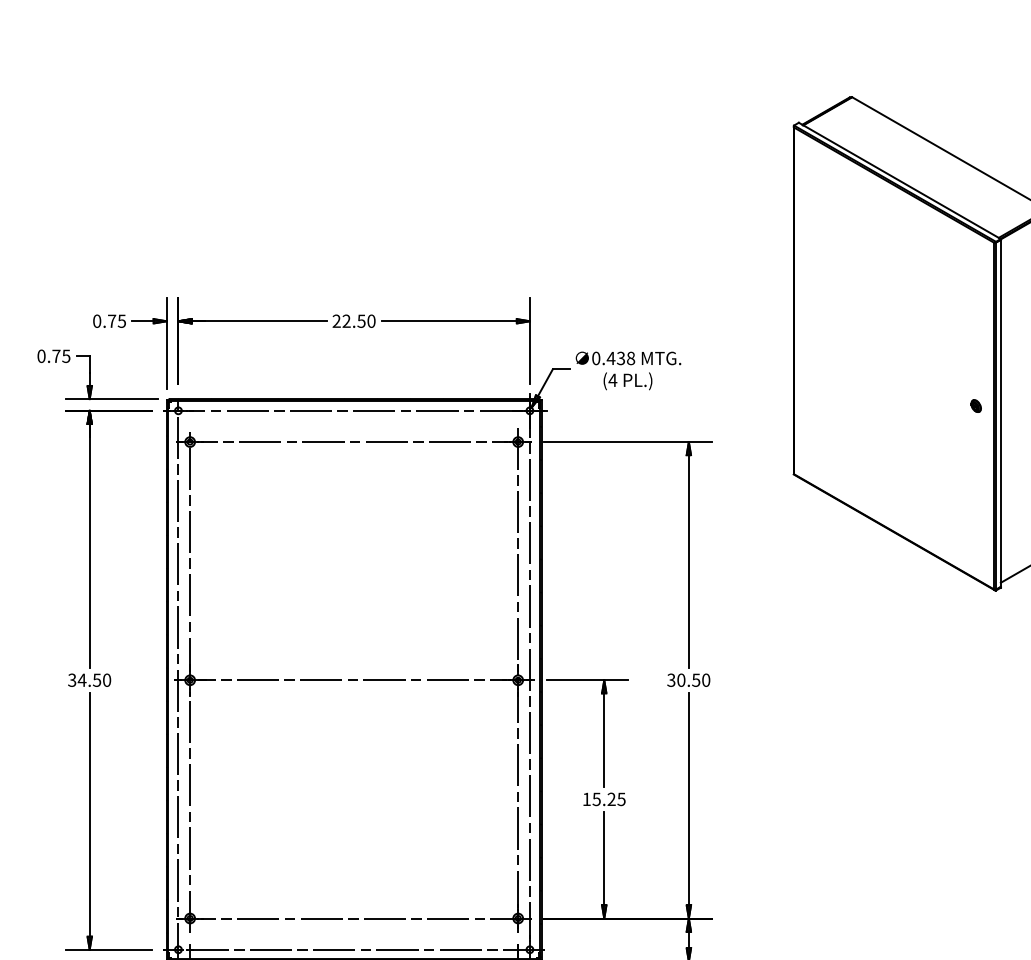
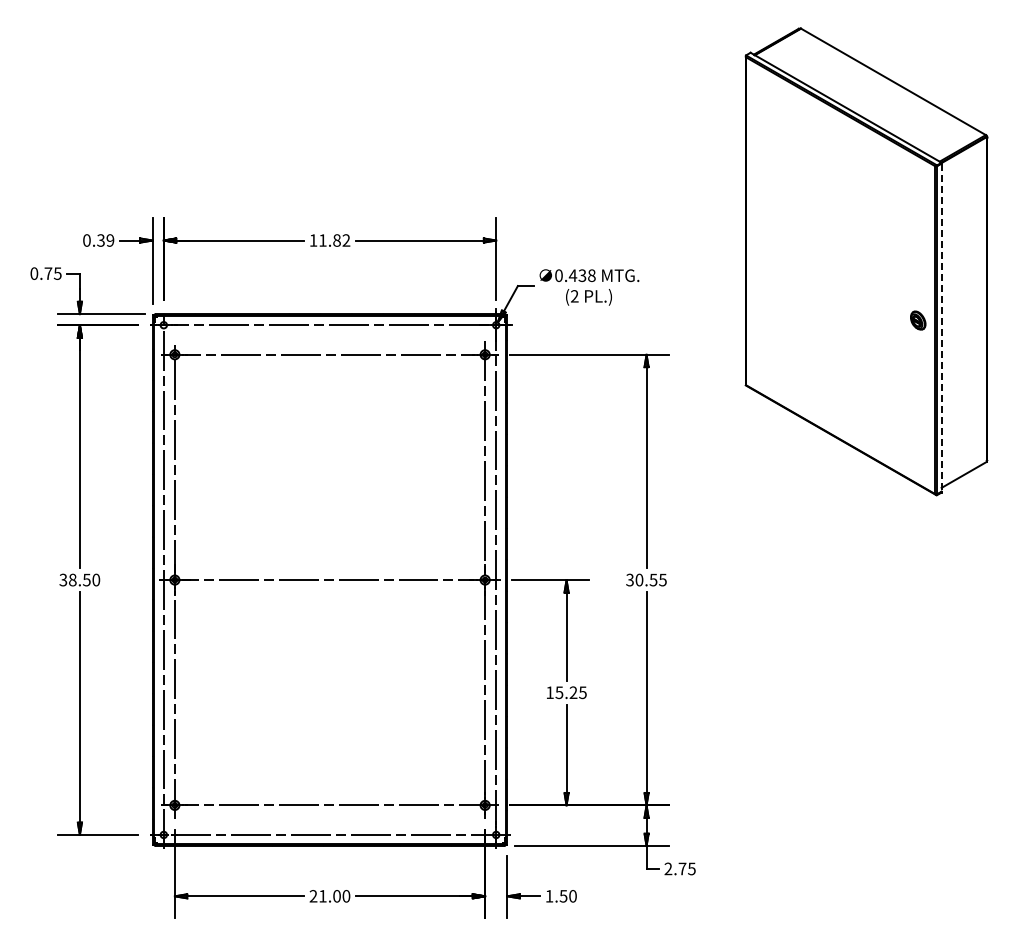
text: (116, 321) -> (105, 240), 0.75 -> 0.39
text: (353, 321) -> (329, 240), 22.50 -> 11.82
text: (612, 380) -> (574, 296), (4 -> (2
part: (976, 405) -> (918, 320), size x1.6
line: (1000, 414) -> (941, 328), solid -> dashed
text: (81, 679) -> (72, 579), 34.50 -> 38.50
text: (705, 679) -> (662, 579), 30.50 -> 30.55

